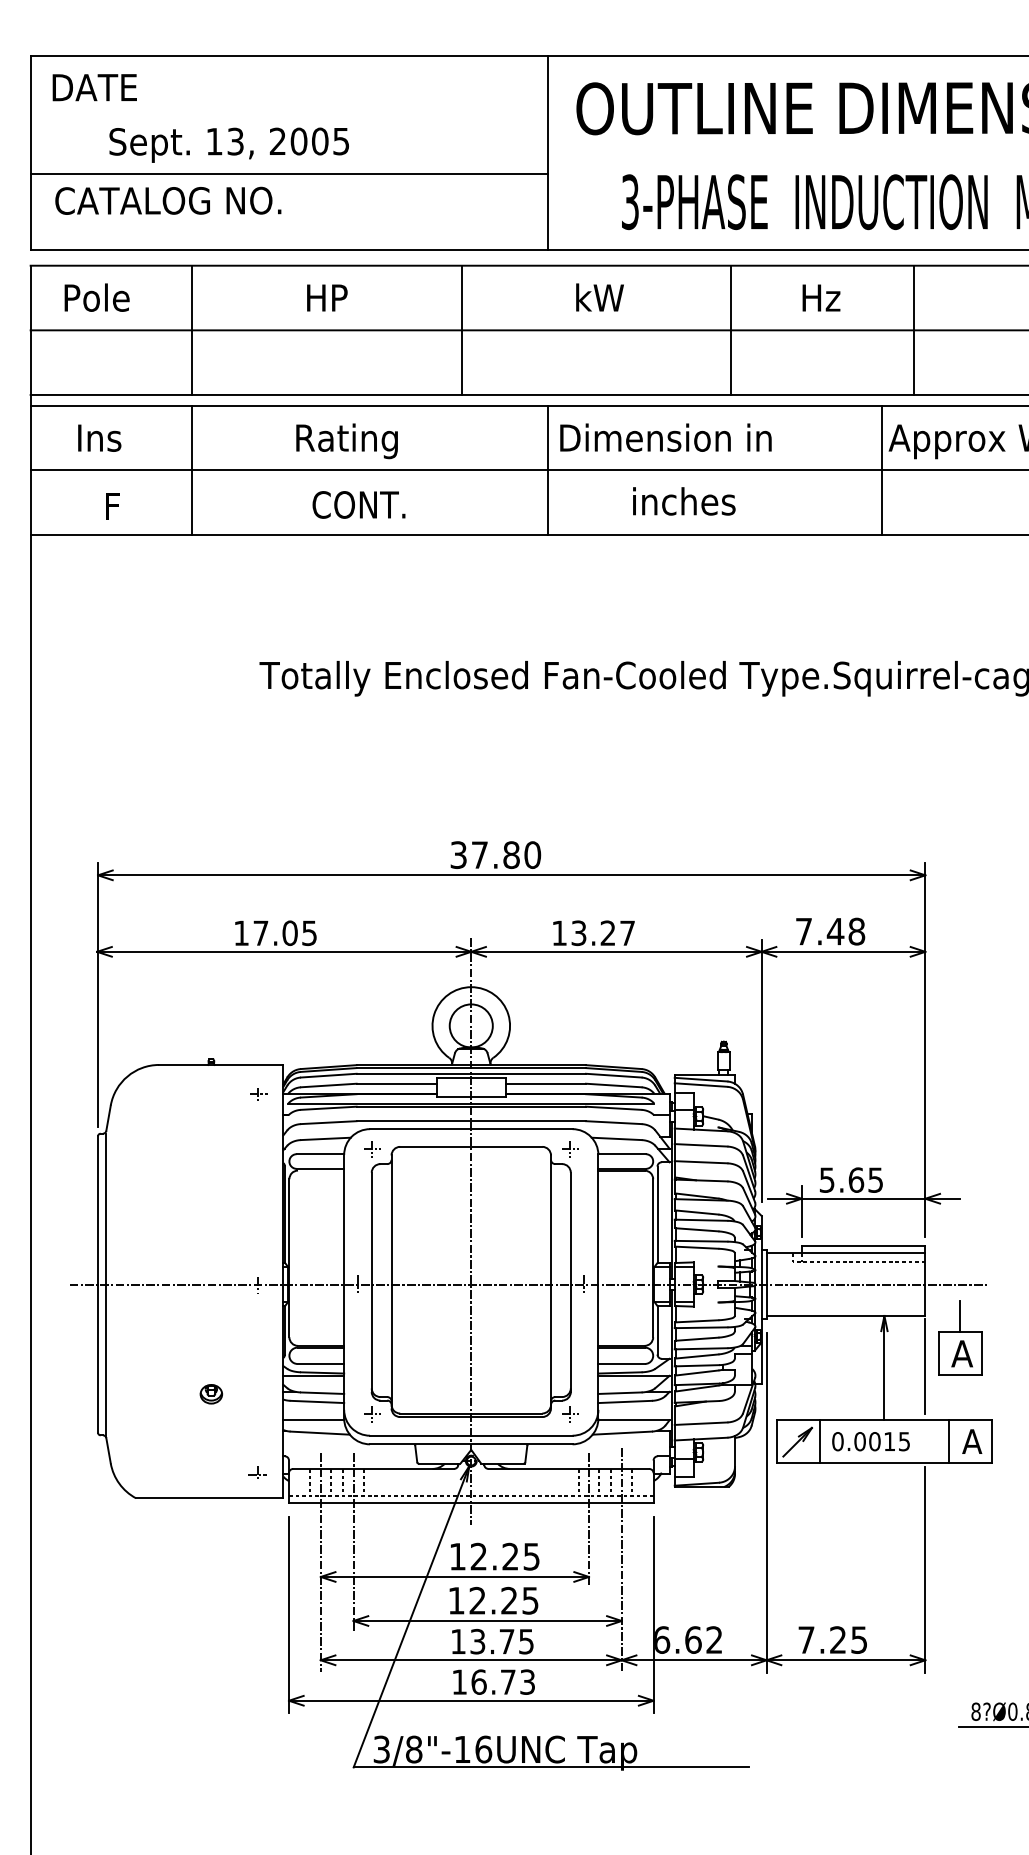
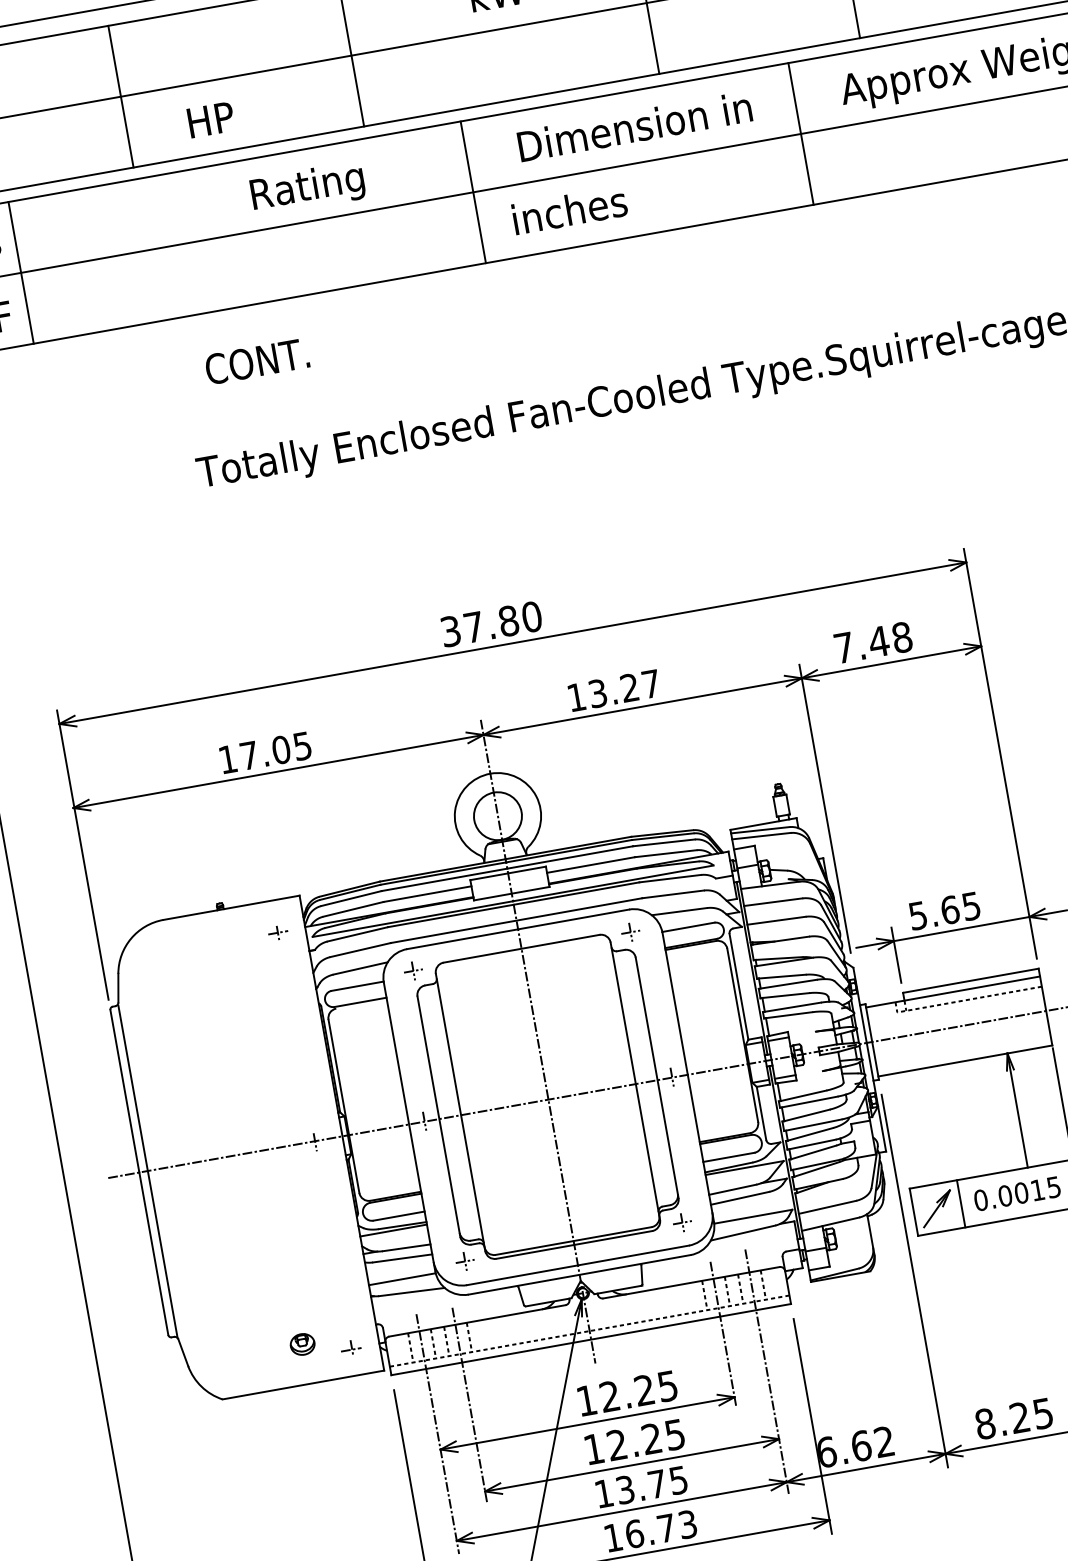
text: (327, 297) -> (211, 119), moved
line: (192, 329) -> (121, 95), moved
text: (665, 437) -> (634, 126), moved
text: (346, 441) -> (307, 189), moved
line: (192, 470) -> (21, 272), moved
line: (881, 470) -> (800, 134), moved
text: (684, 501) -> (570, 210), moved
text: (358, 504) -> (256, 361), moved
part: (211, 1394) -> (302, 1344), moved
text: (806, 1639) -> (985, 1423), 7.25 -> 8.25

